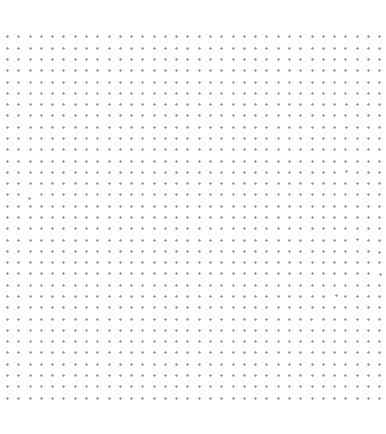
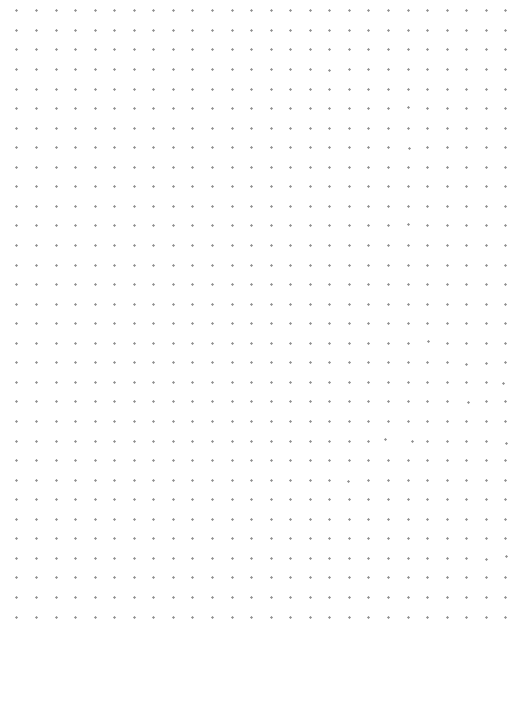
part: (340, 295) -> (398, 439), size x1.6

